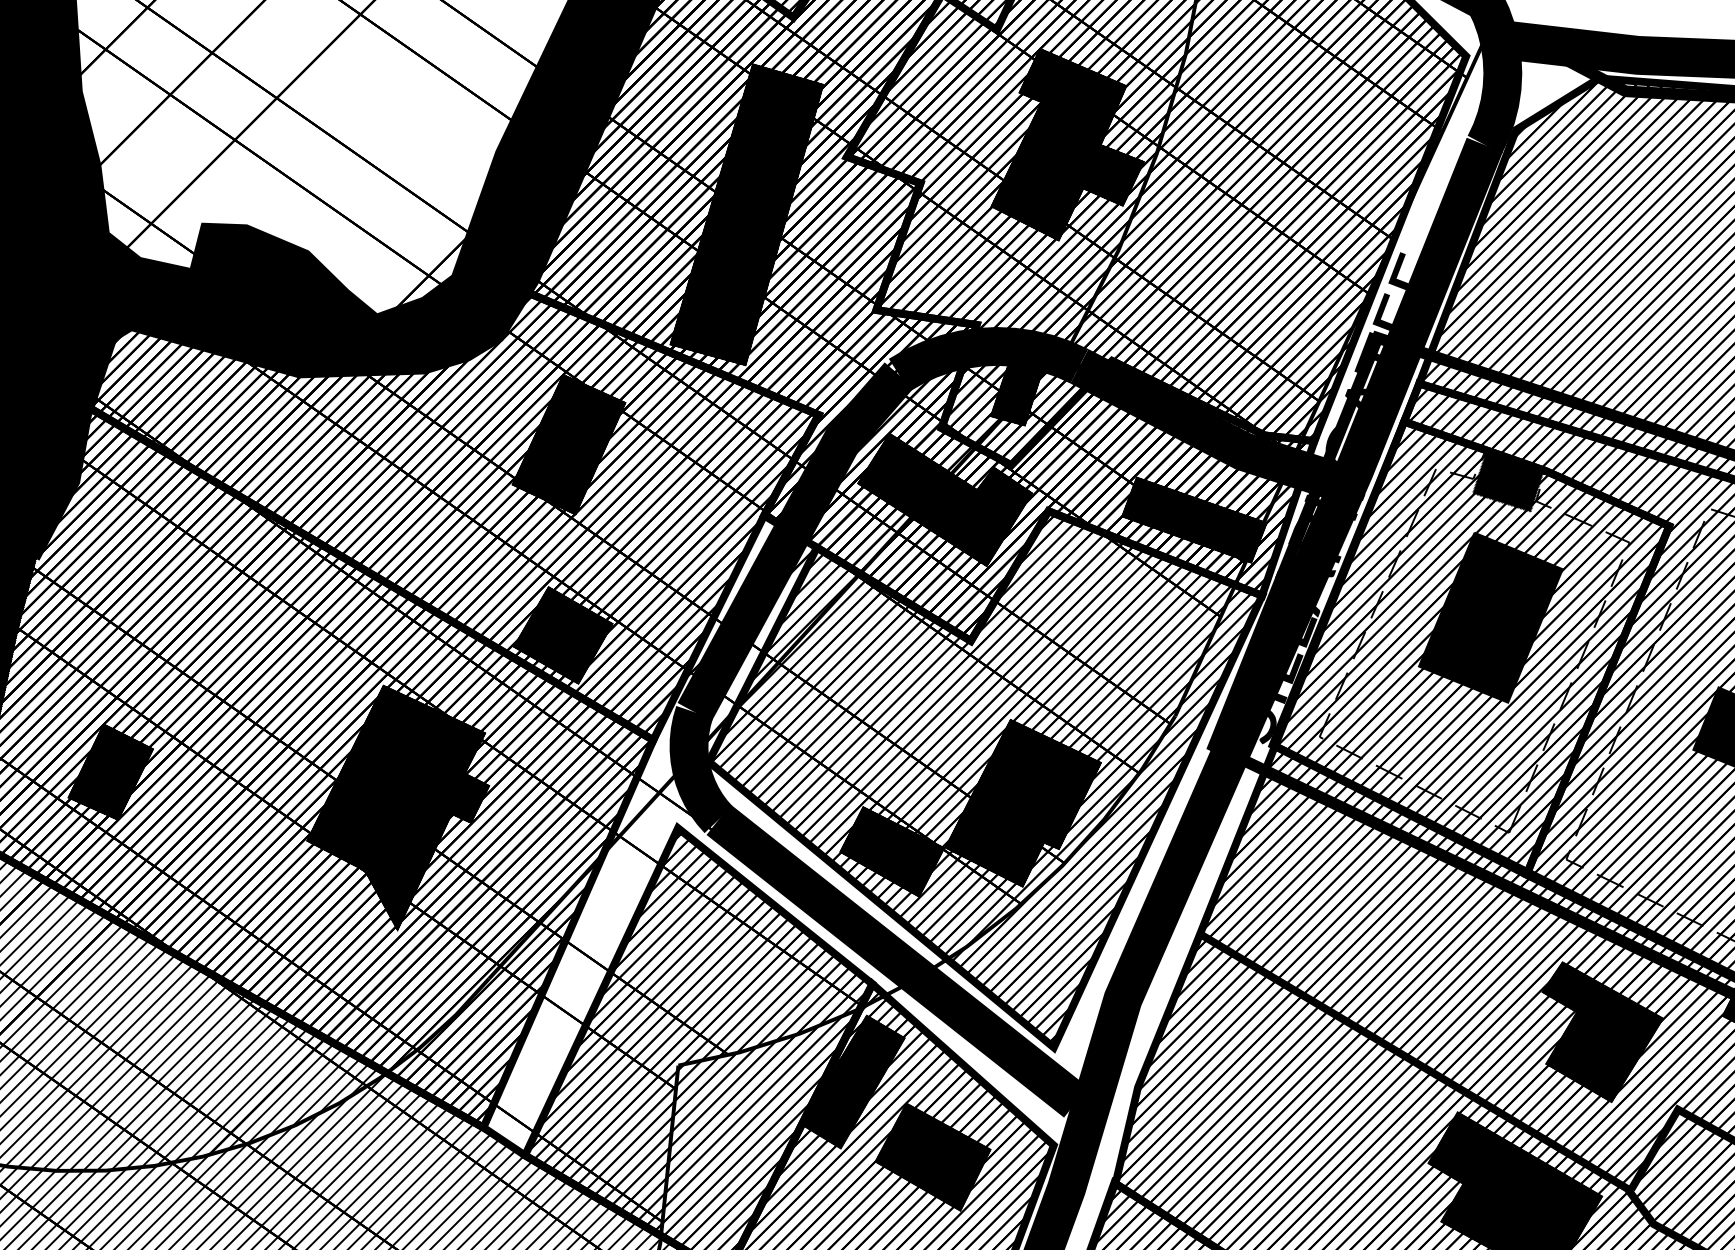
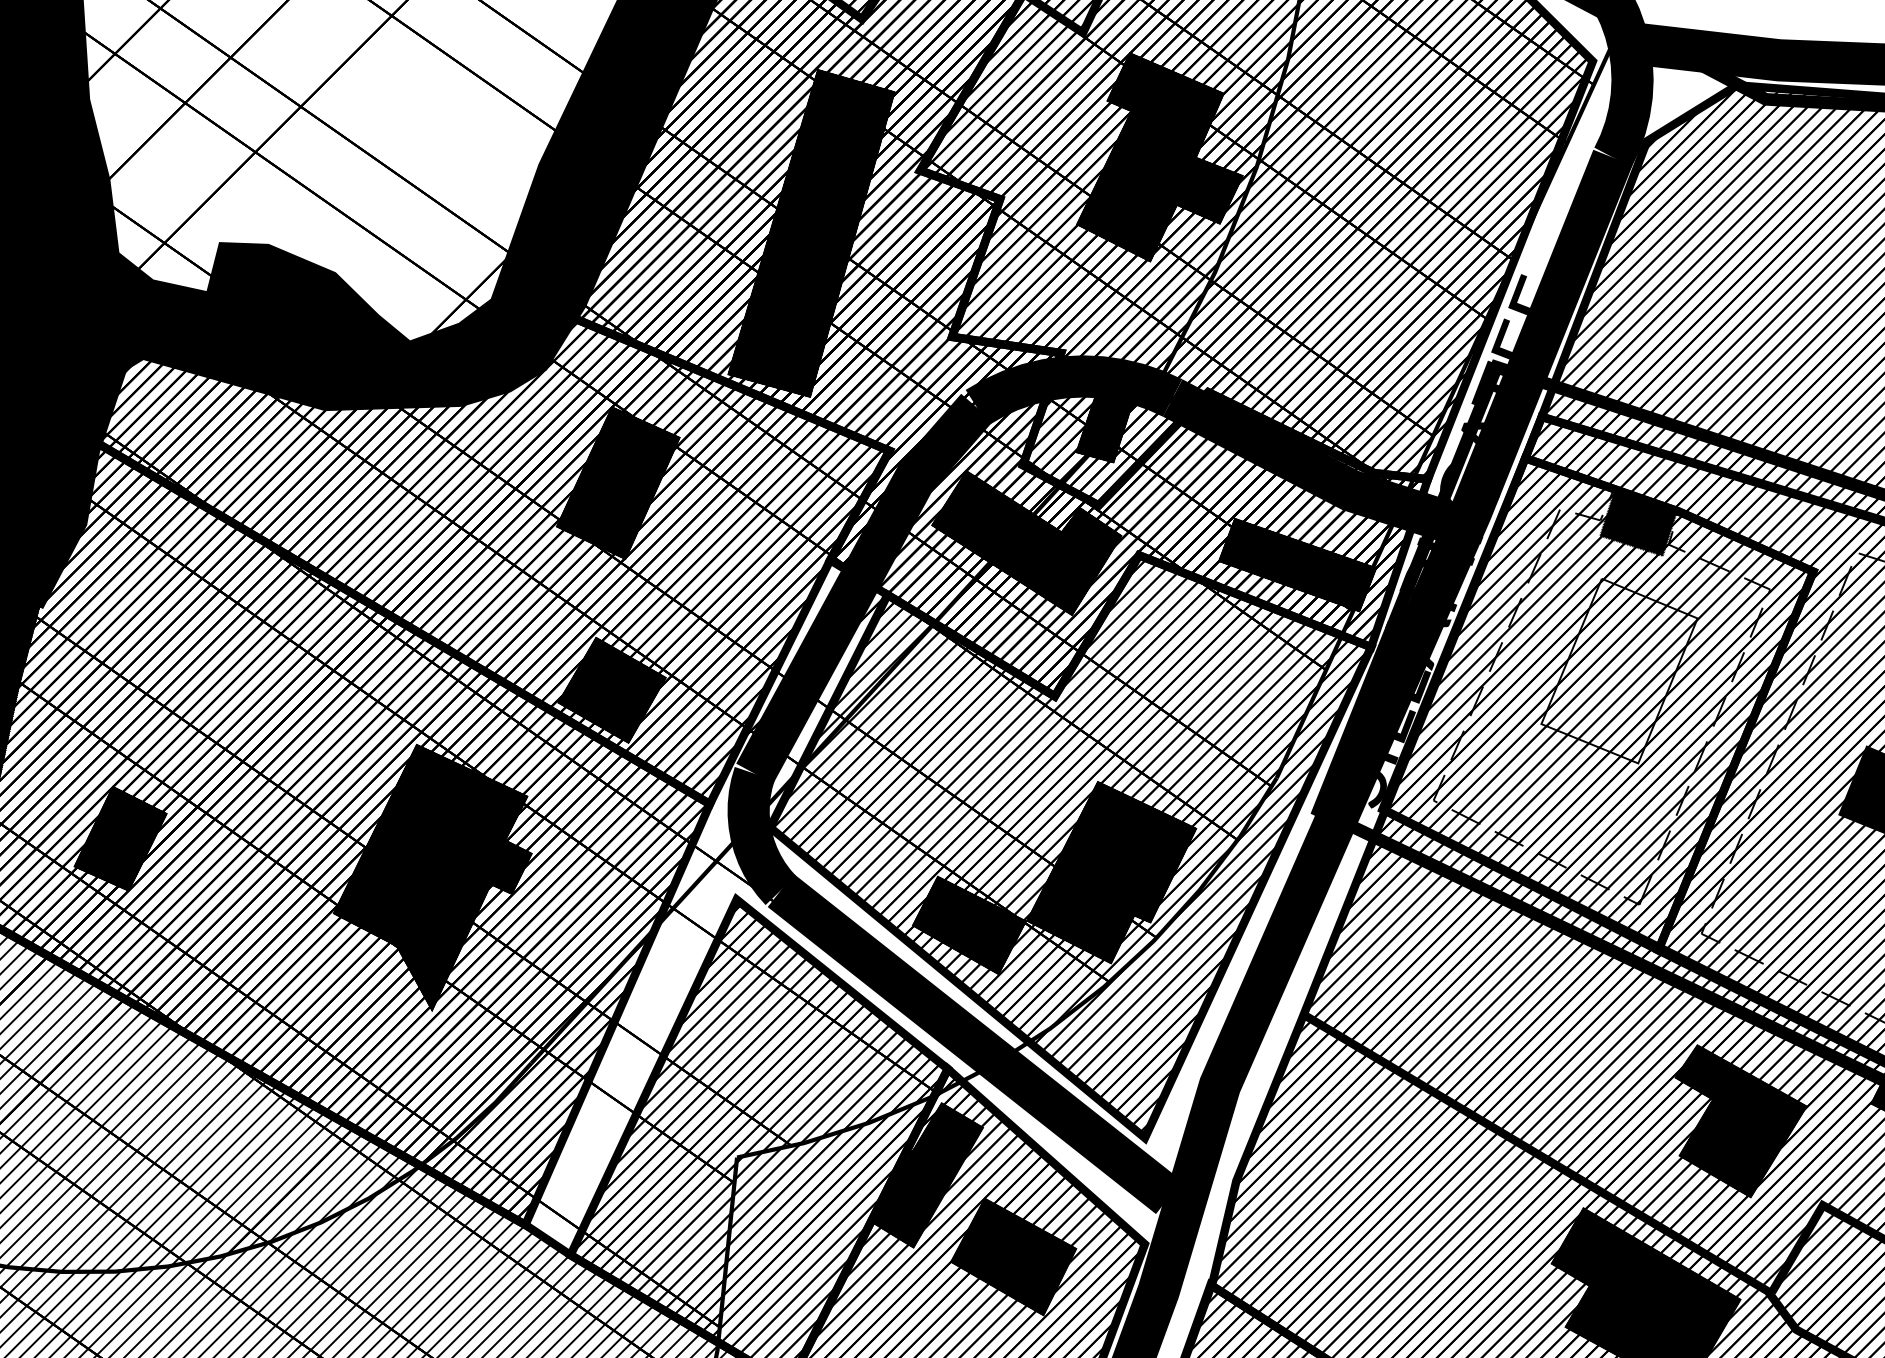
fill: (1490, 617) -> (1619, 670), removed

